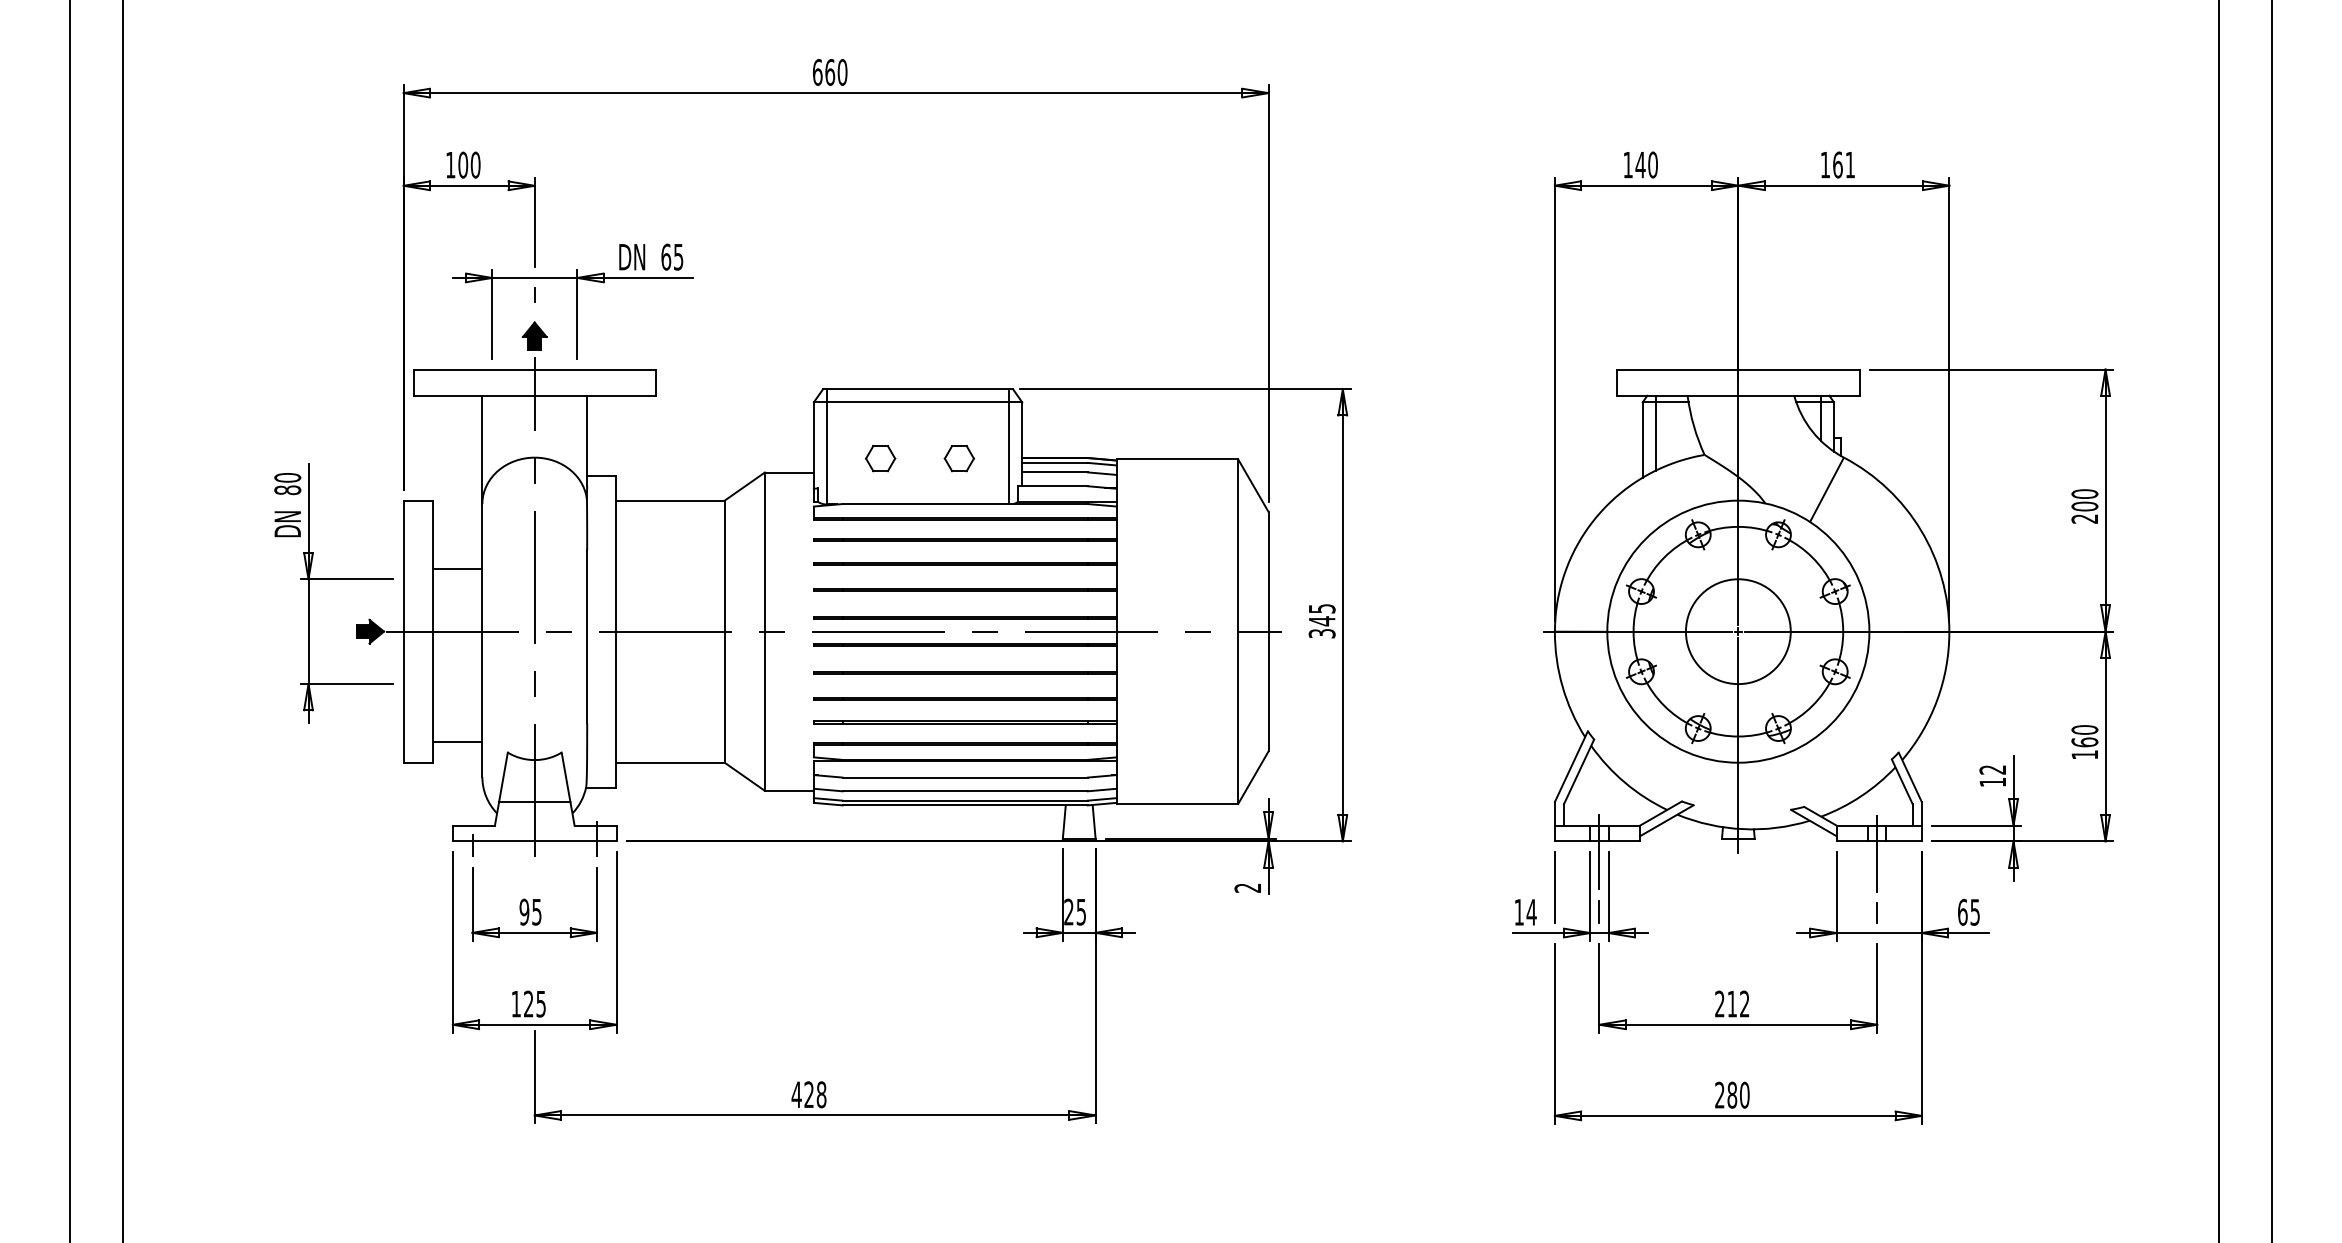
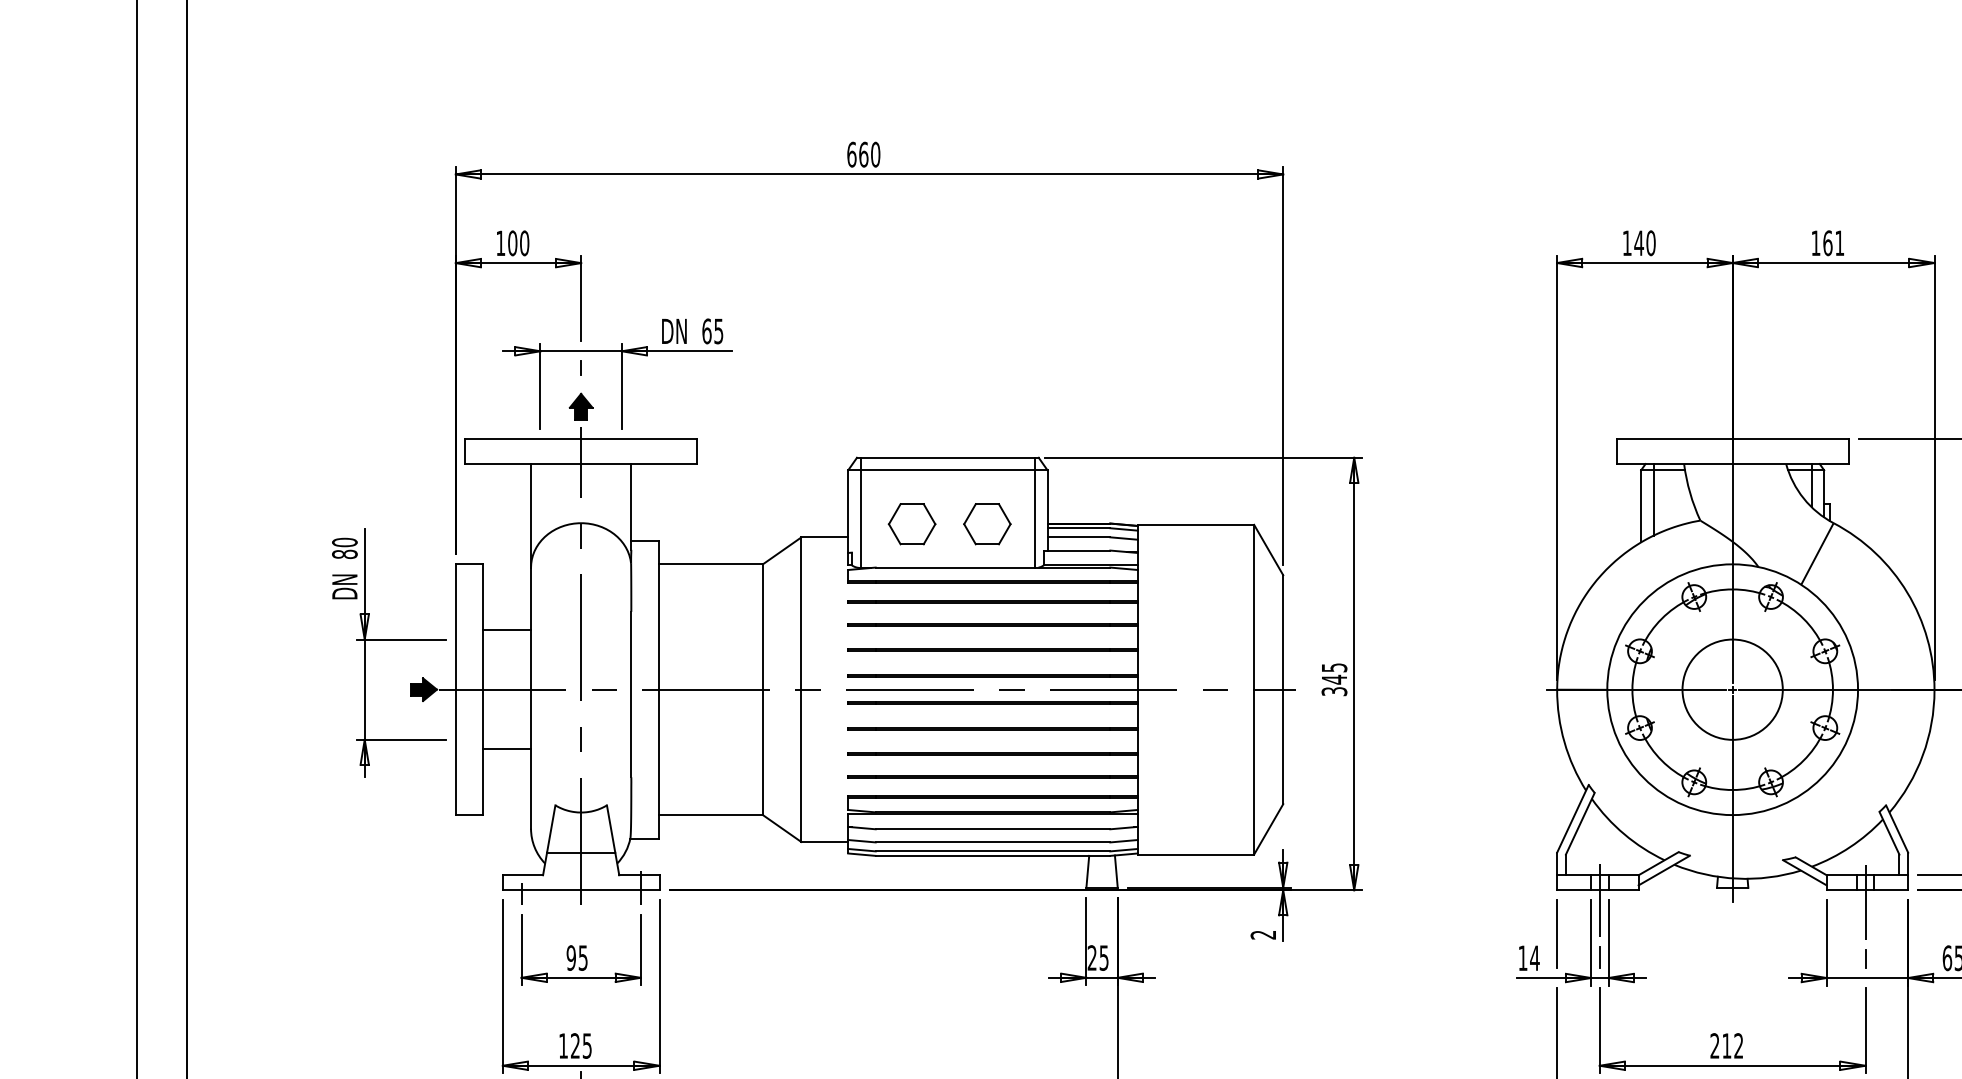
part: (880, 458) -> (911, 524), size x1.67
part: (959, 458) -> (987, 524), size x1.67
line: (457, 741) -> (507, 748), moved

